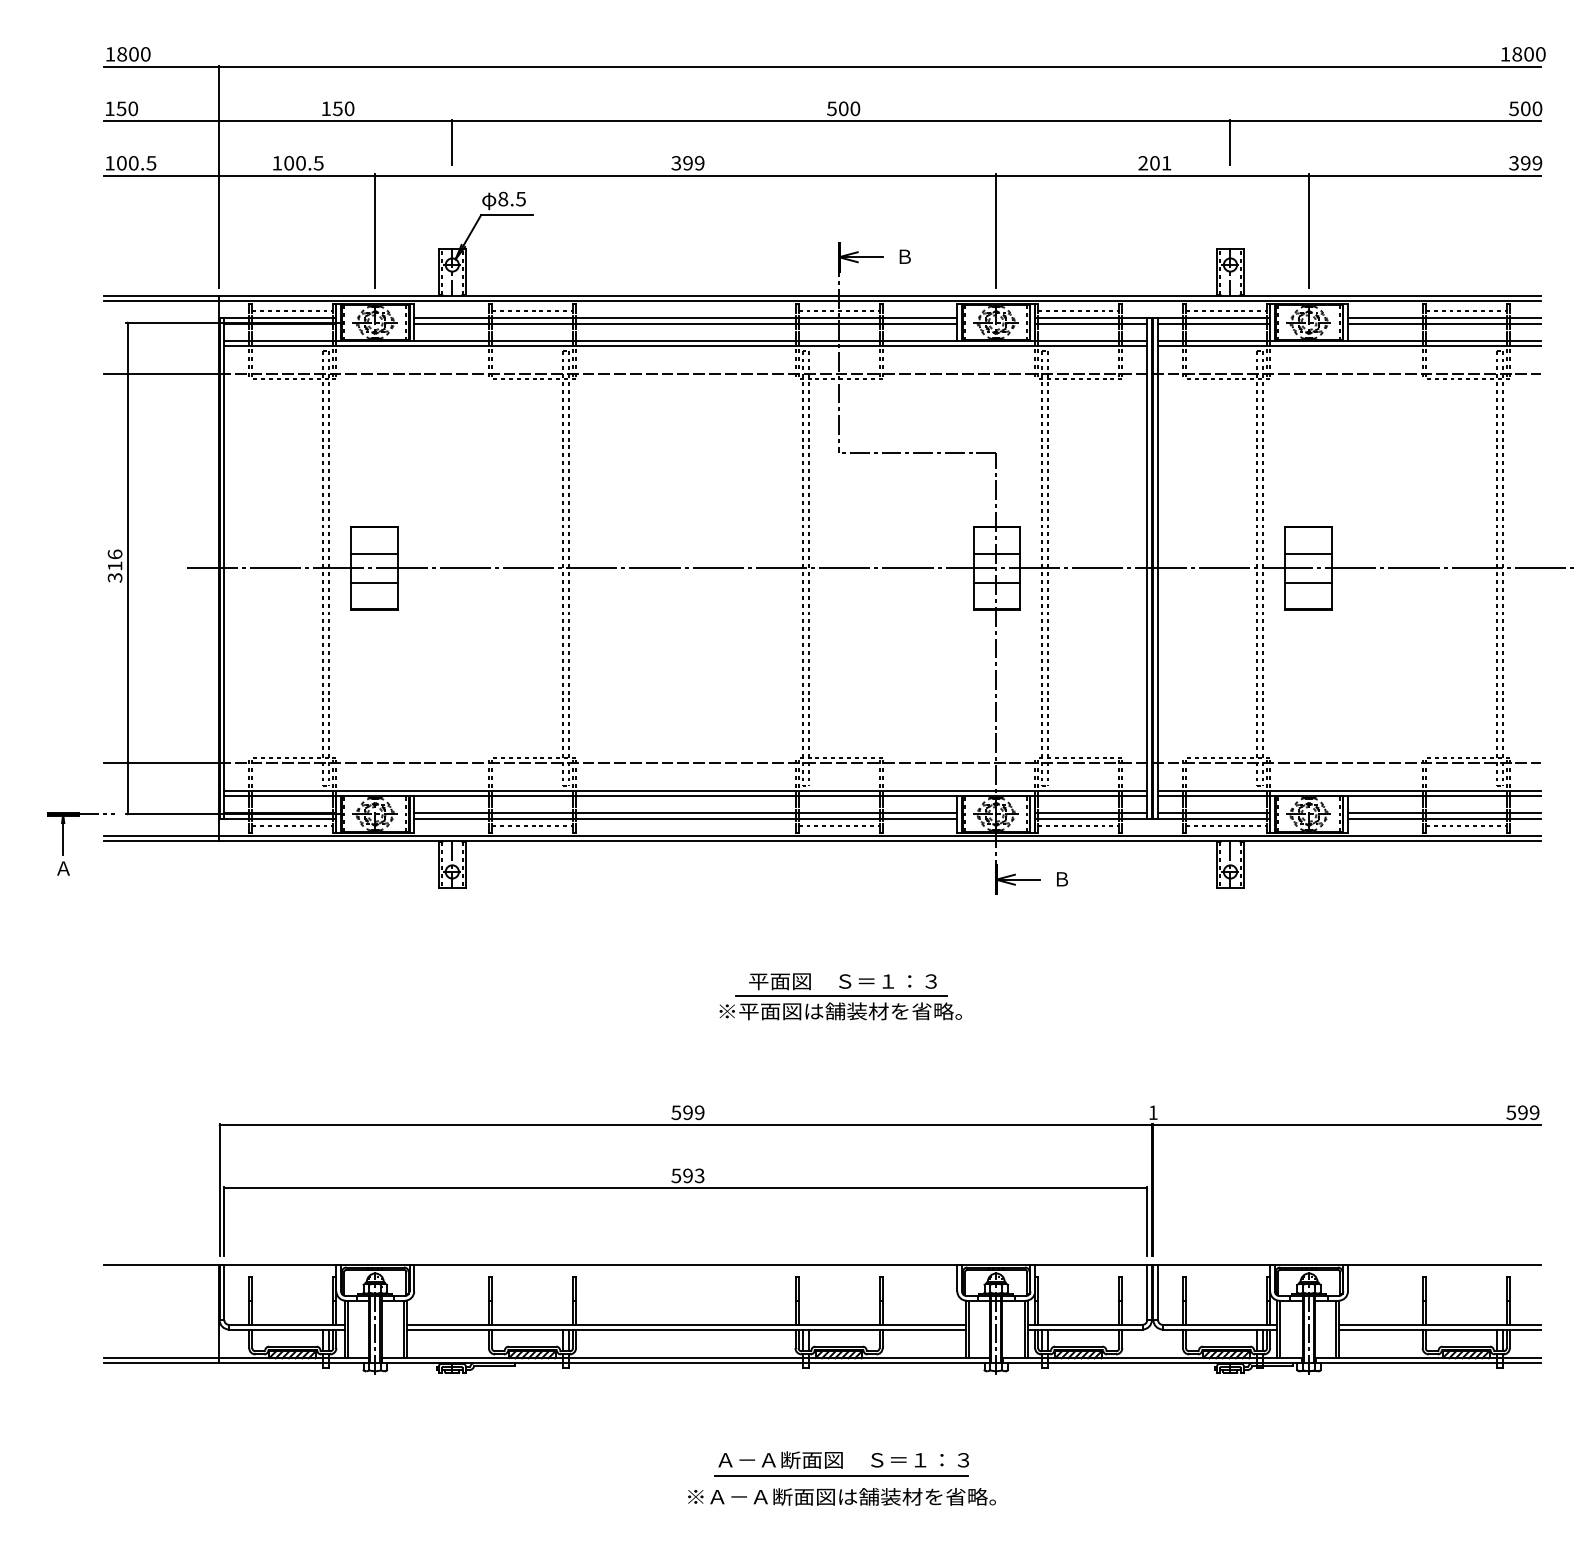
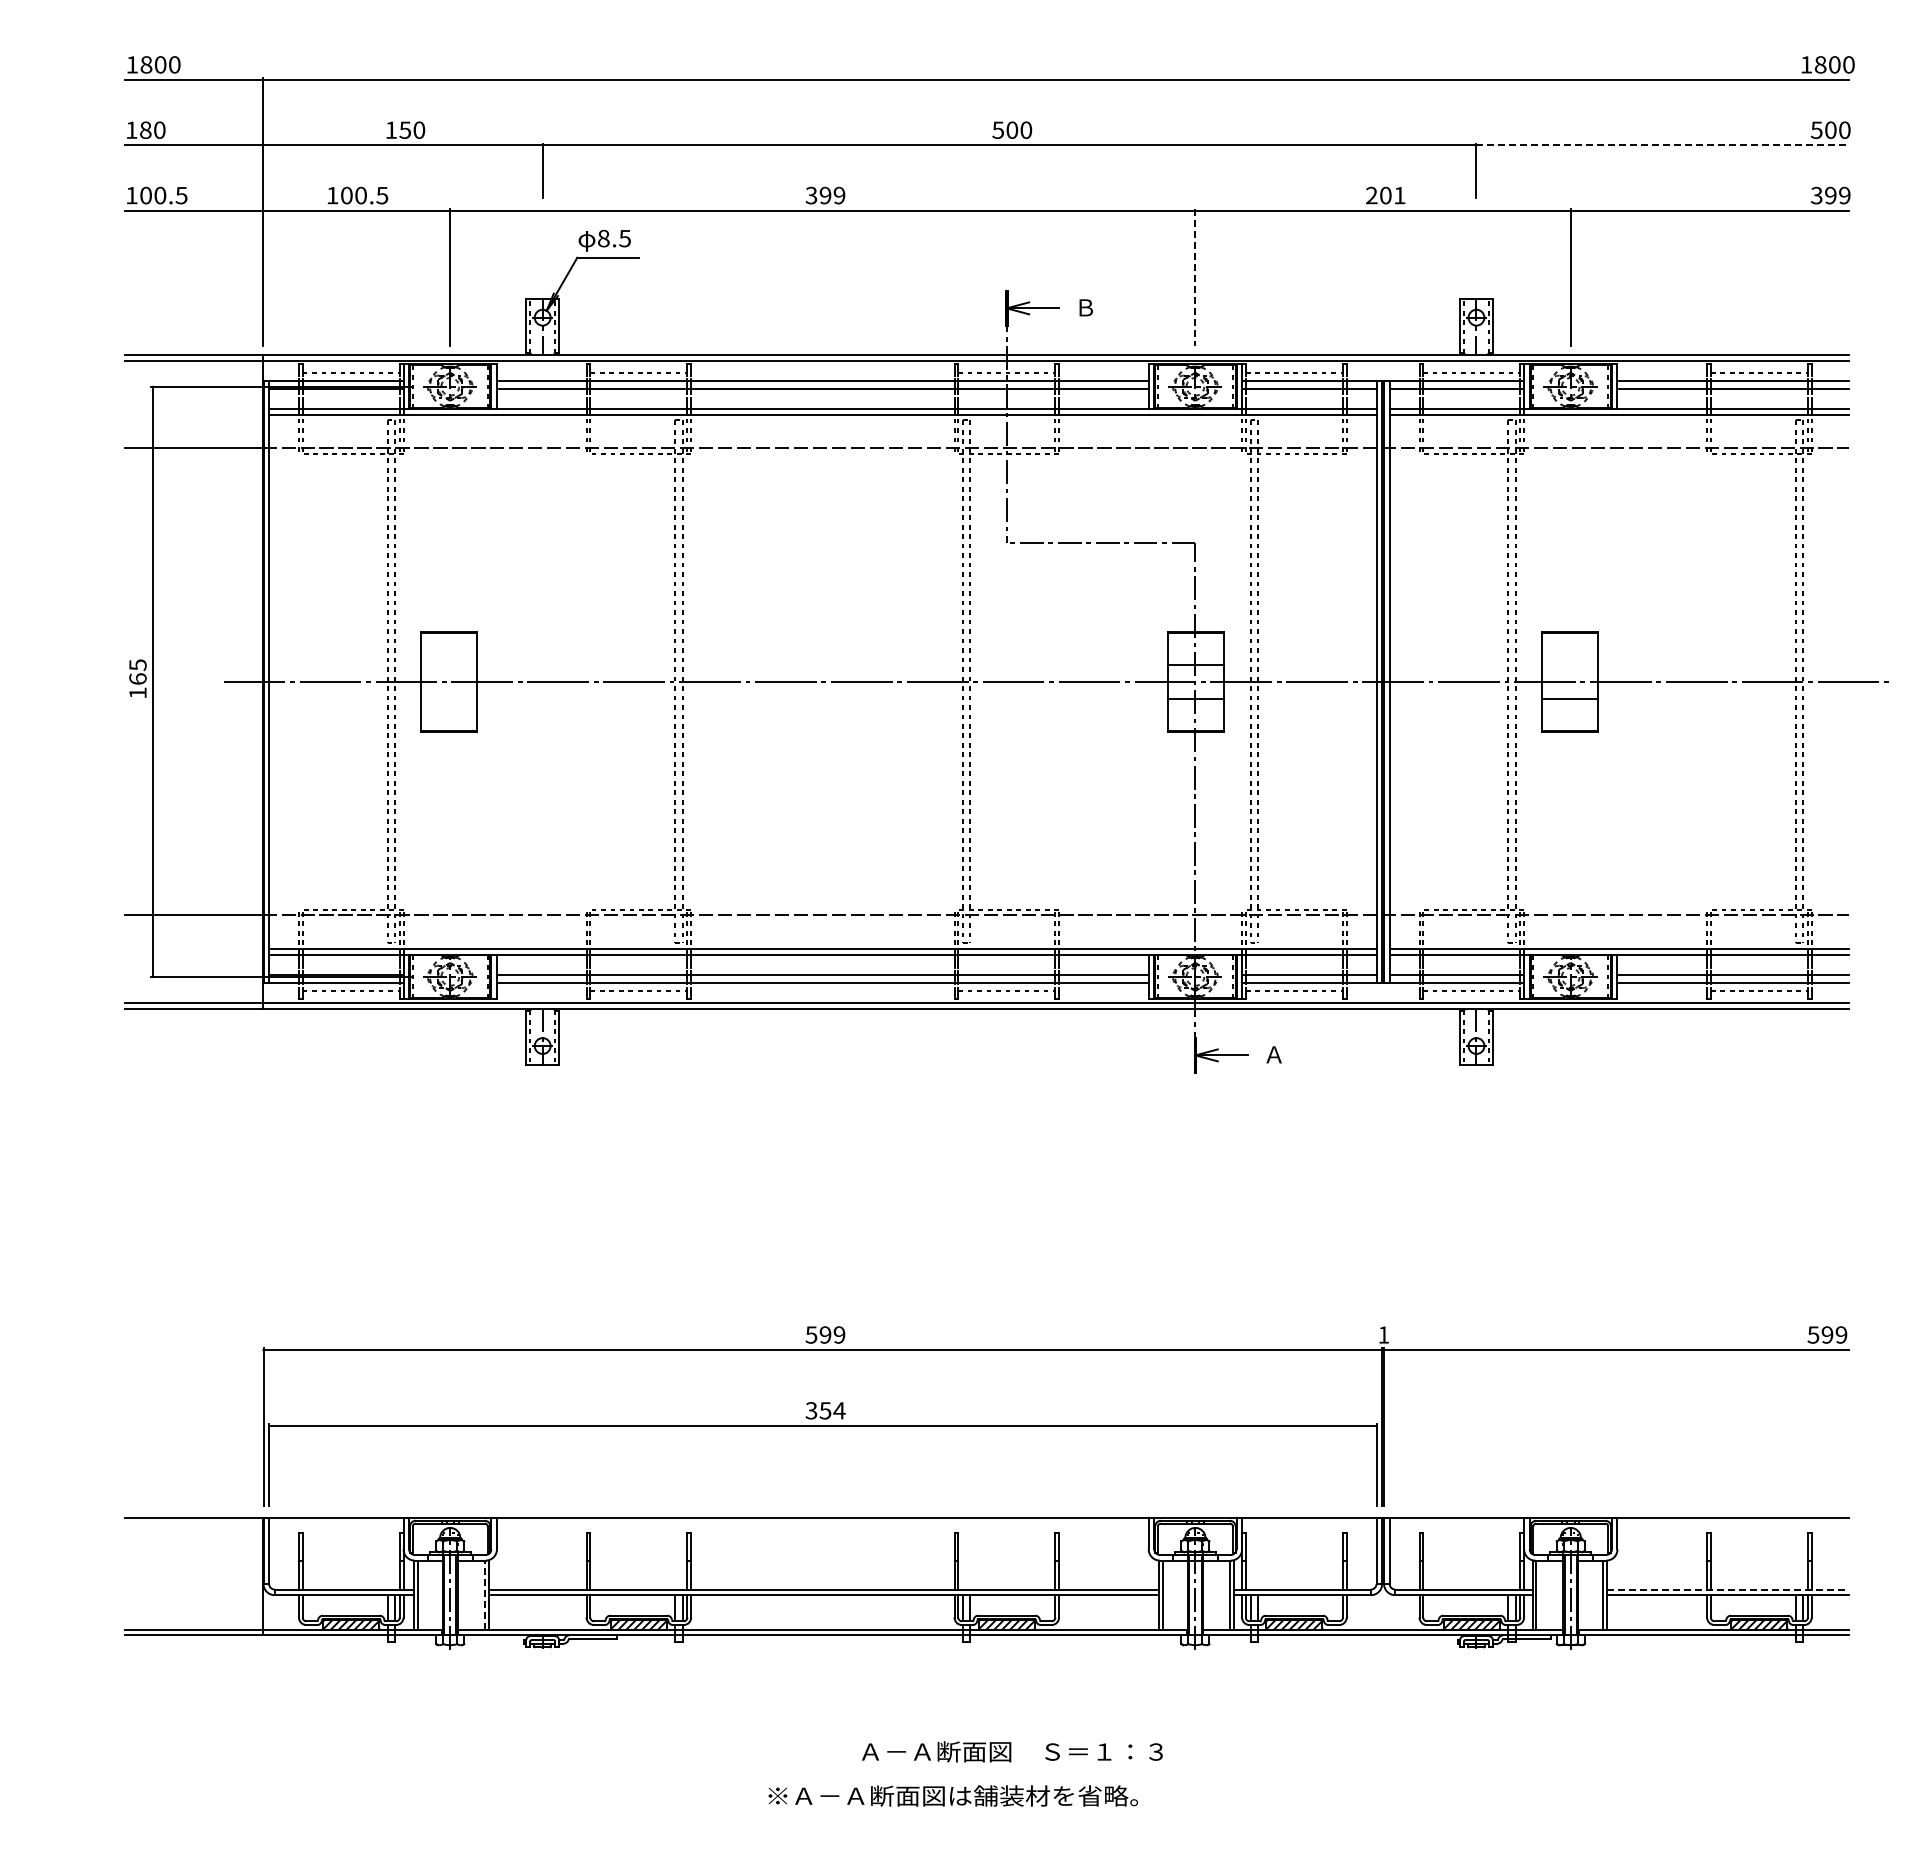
text: (121, 108) -> (145, 129), 150 -> 180
line: (1386, 121) -> (1663, 145), solid -> dashed
line: (996, 231) -> (1195, 277), solid -> dashed
line: (374, 554) -> (449, 664), removed
line: (1307, 554) -> (1569, 664), removed
text: (114, 566) -> (137, 679), 316 -> 165
line: (374, 583) -> (449, 699), removed
part: (63, 843) -> (76, 1012), removed
text: (1061, 878) -> (1273, 1054), Ｂ -> Ａ
part: (840, 996) -> (1008, 1195), removed
text: (688, 1175) -> (825, 1410), 593 -> 354
line: (1440, 1324) -> (1728, 1589), solid -> dashed
line: (403, 1329) -> (484, 1595), solid -> dashed
line: (841, 1476) -> (1009, 1771), removed
text: (842, 1496) -> (953, 1795), moved

